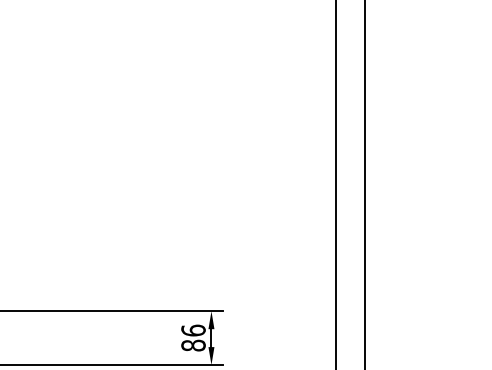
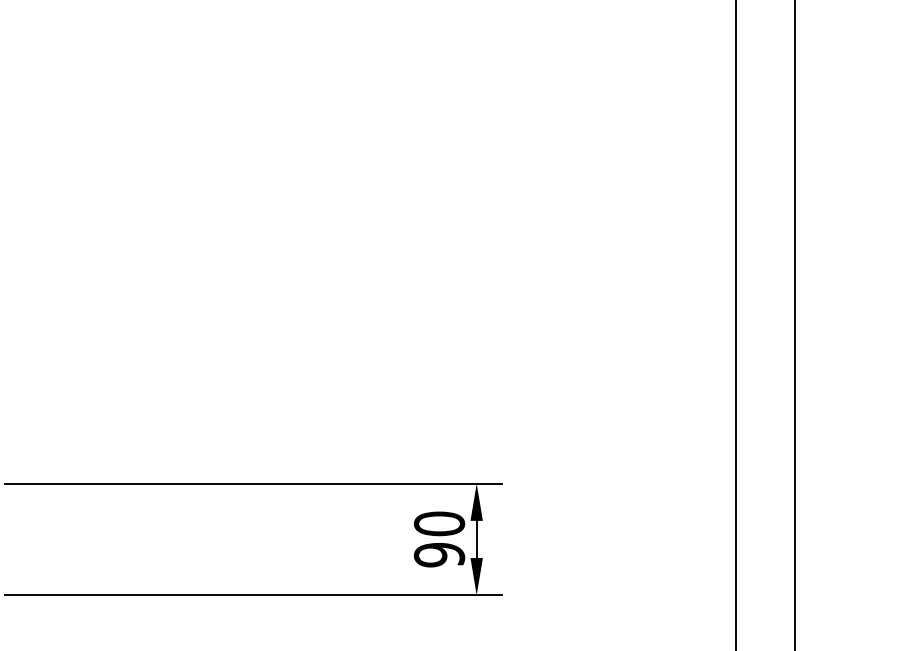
text: (193, 337) -> (439, 538), 86 -> 90

